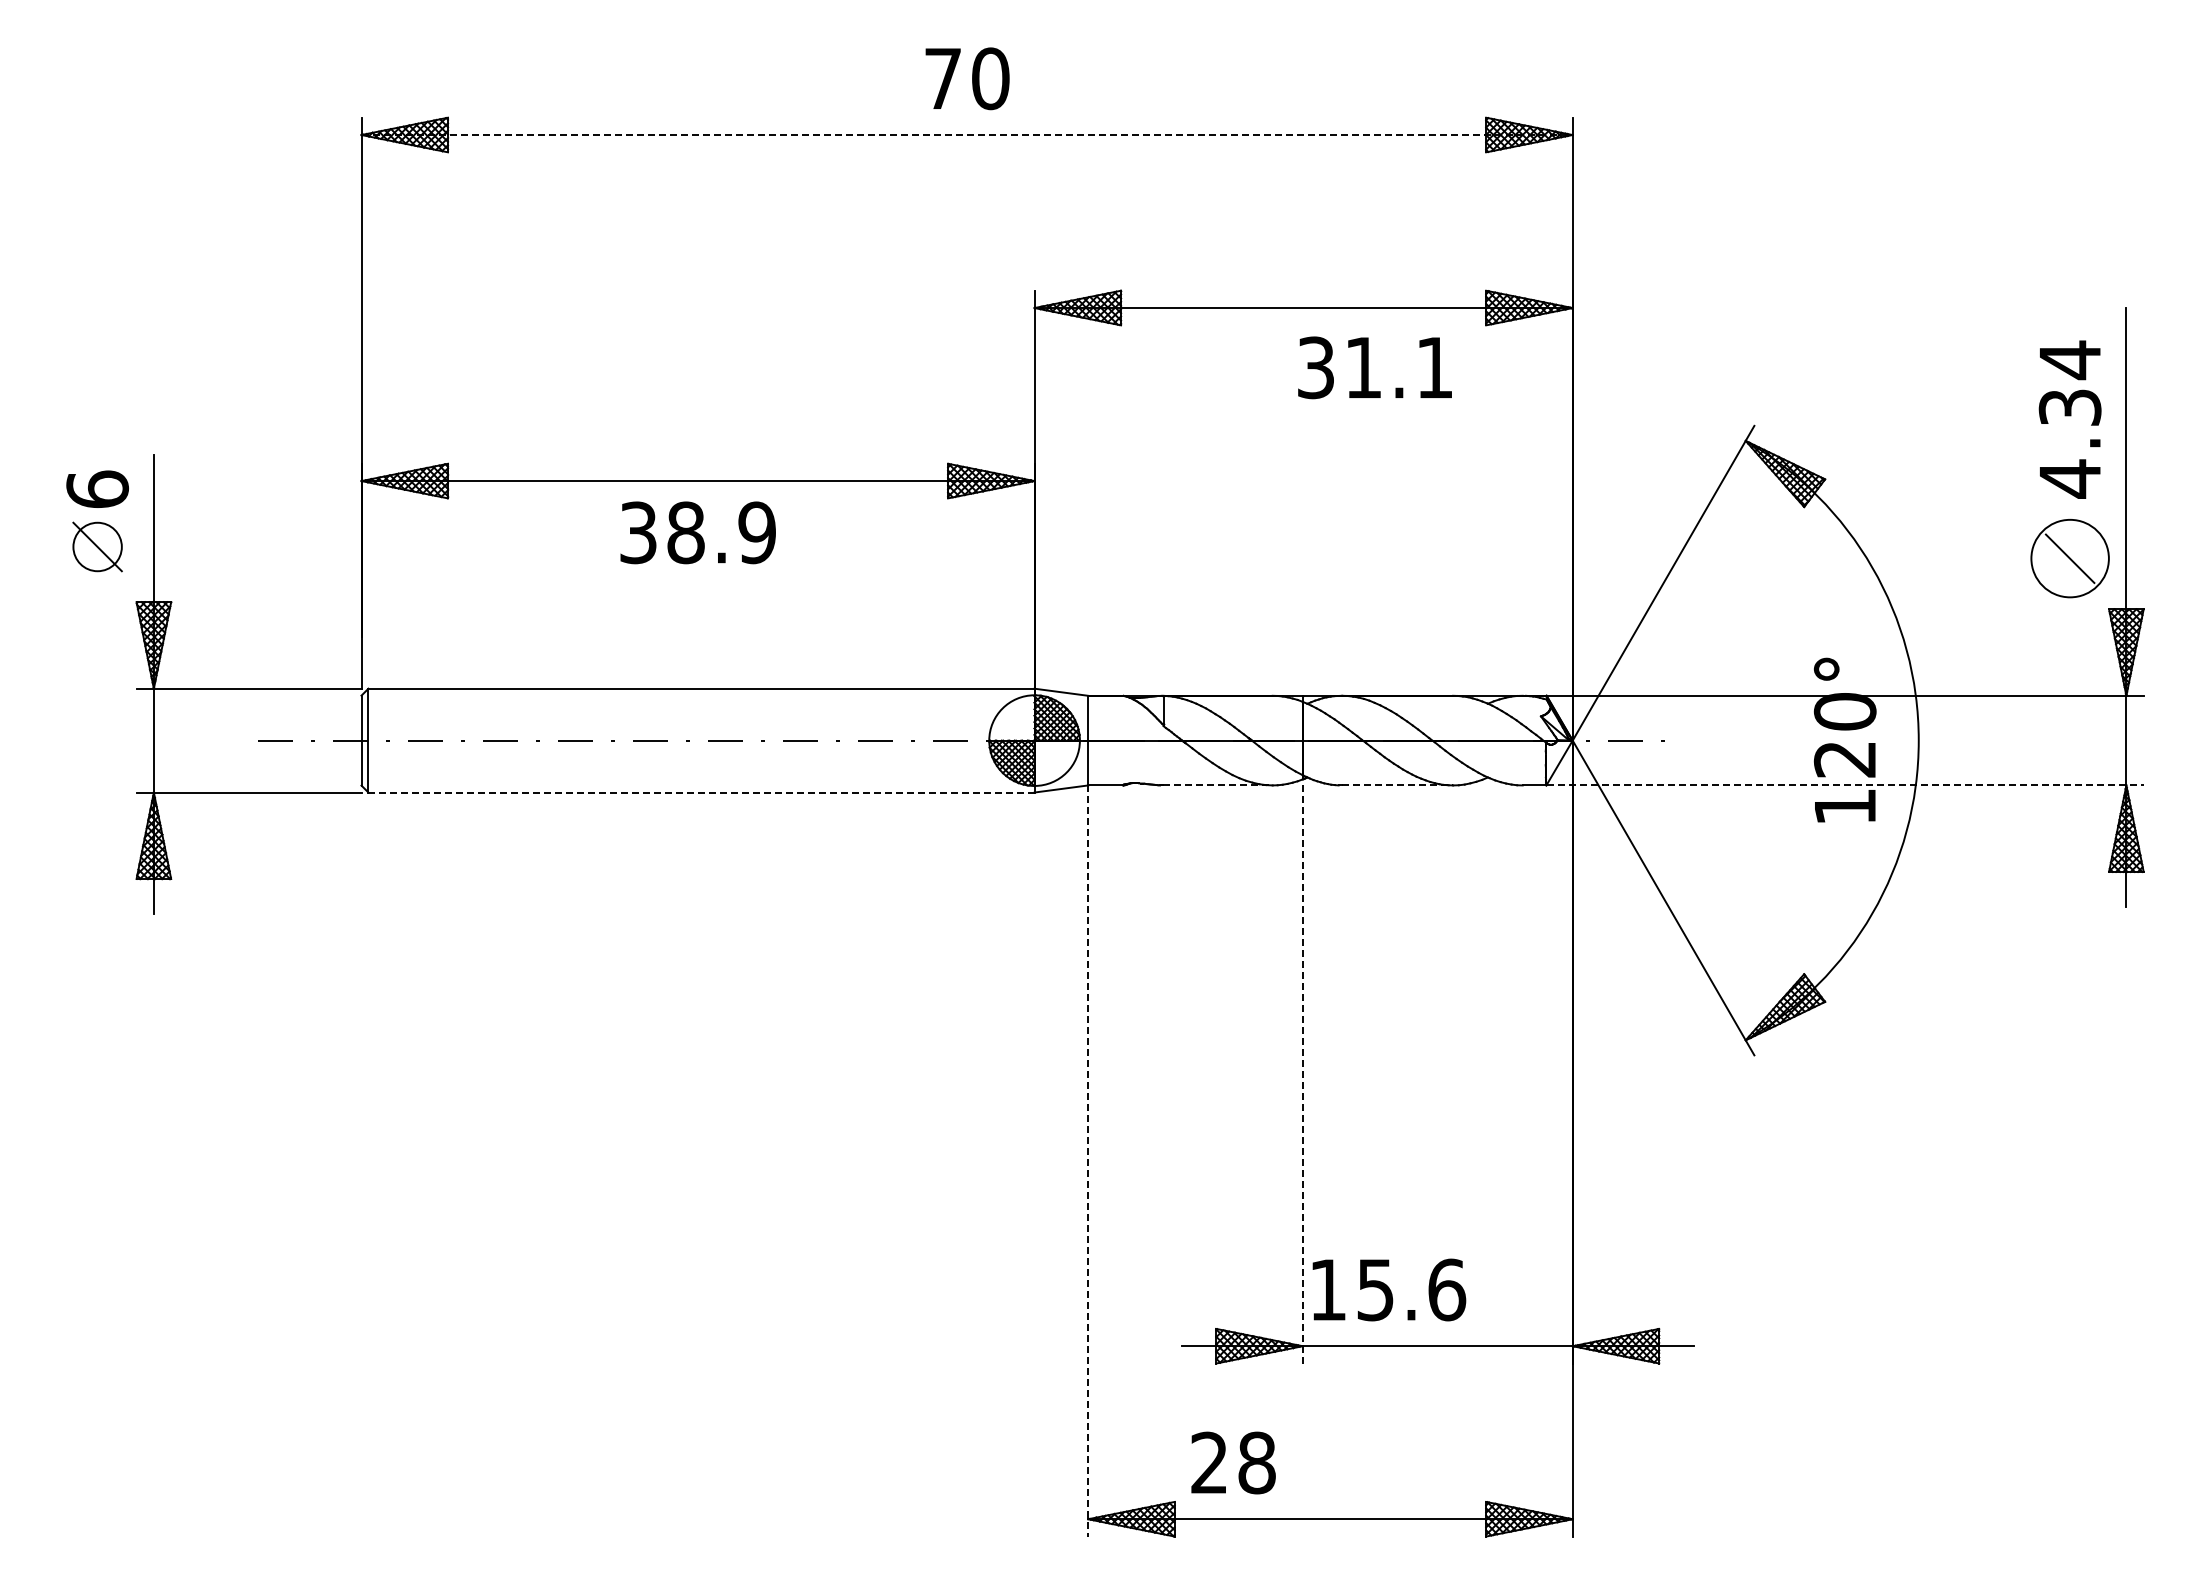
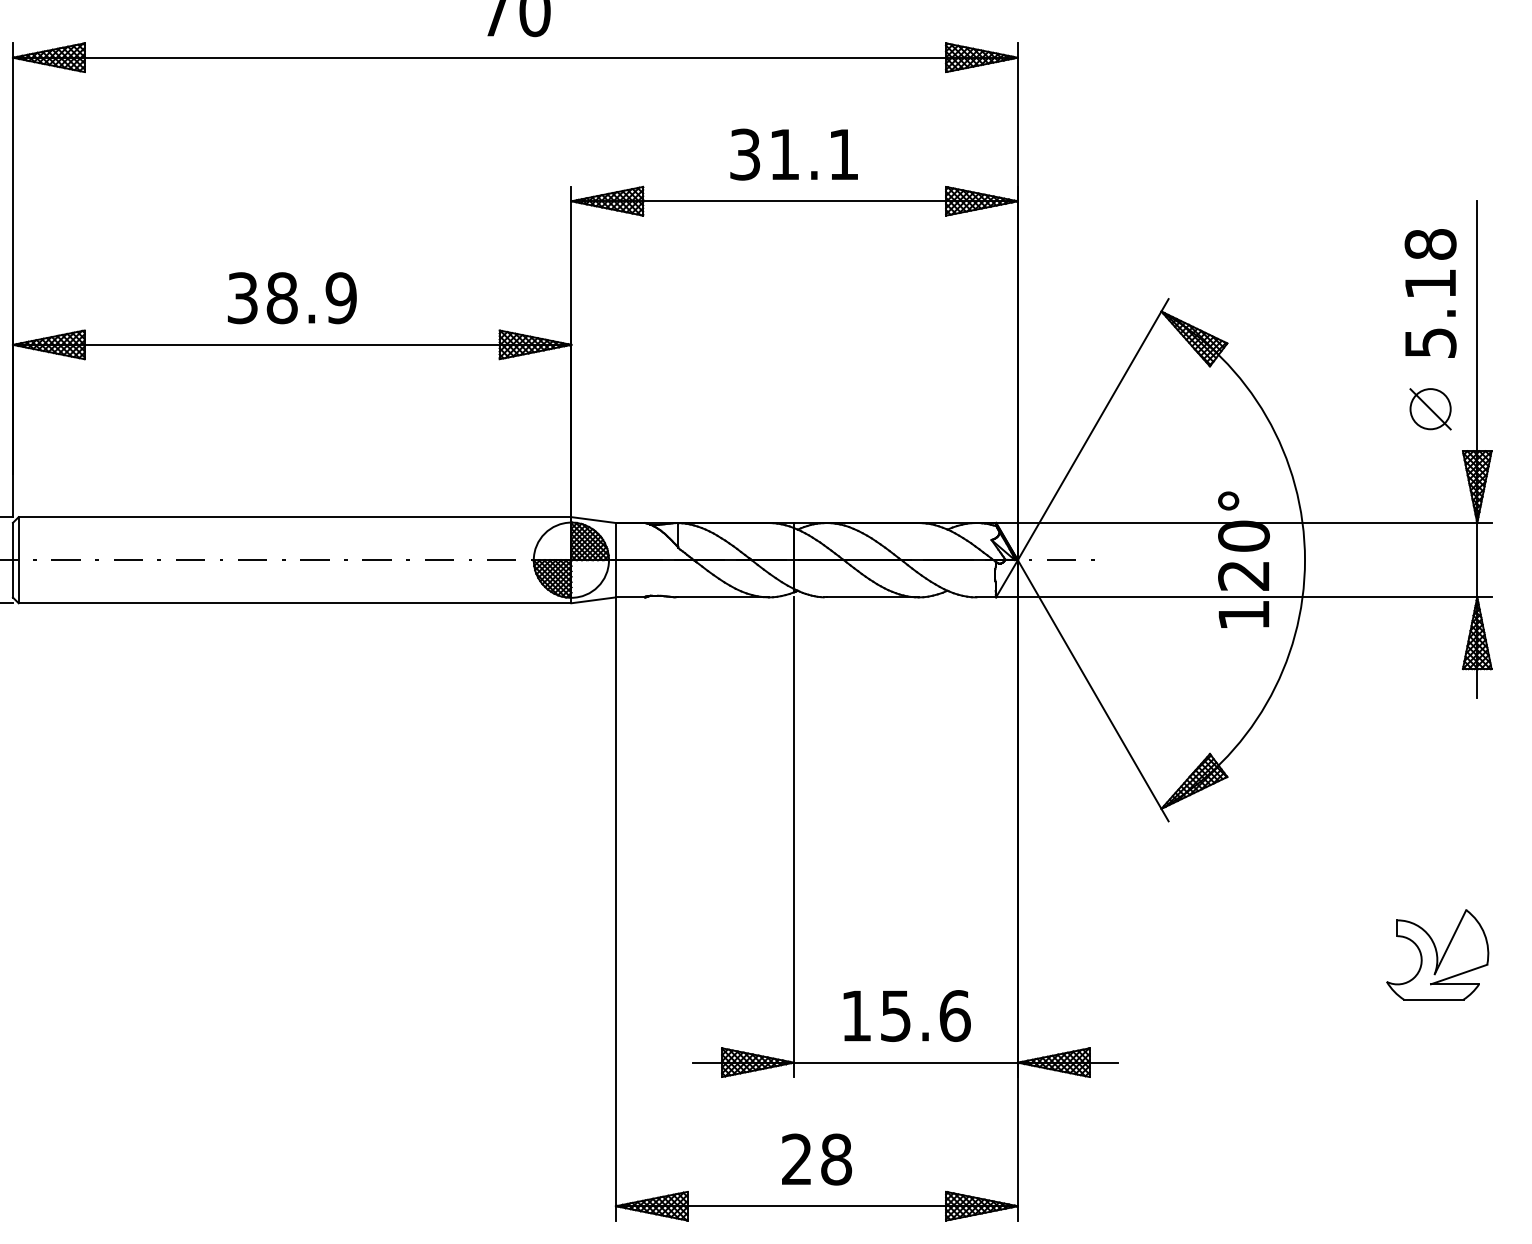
line: (967, 135) -> (515, 58), dashed -> solid
text: (1374, 367) -> (793, 154), moved
text: (2069, 419) -> (1430, 293), 4.34 -> 5.18
text: (697, 532) -> (291, 297), moved
circle: (2069, 558) -> (1430, 409), size x0.62
line: (1217, 785) -> (723, 597), dashed -> solid
line: (1398, 785) -> (873, 597), dashed -> solid
line: (1845, 785) -> (1244, 597), dashed -> solid
line: (702, 792) -> (295, 603), dashed -> solid
line: (1302, 1074) -> (793, 837), dashed -> solid
line: (1088, 1160) -> (616, 908), dashed -> solid
part: (2078, 1215) -> (1437, 954), added
text: (1389, 1289) -> (907, 1015), moved
text: (1233, 1462) -> (816, 1159), moved

